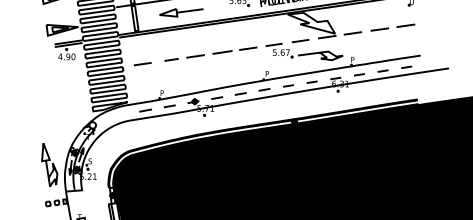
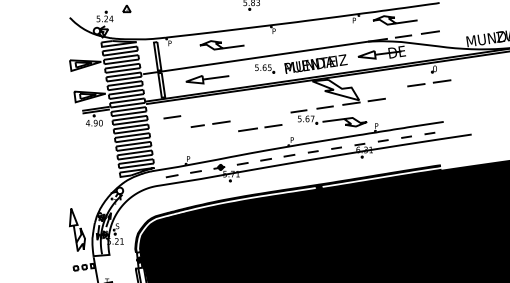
line: (396, 26) -> (432, 82), moved
line: (232, 51) -> (257, 128), moved
line: (142, 64) -> (172, 117), moved

